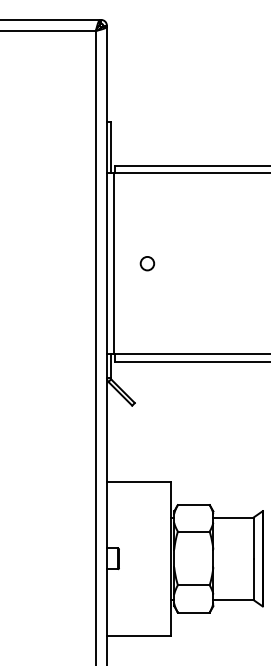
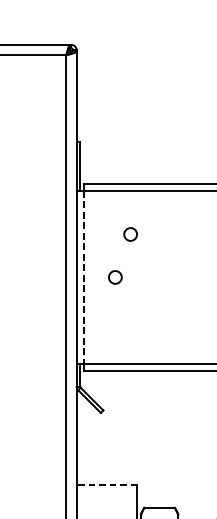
circle: (163, 218) -> (130, 234), added
line: (114, 263) -> (83, 277), solid -> dashed
line: (138, 481) -> (106, 485), solid -> dashed

